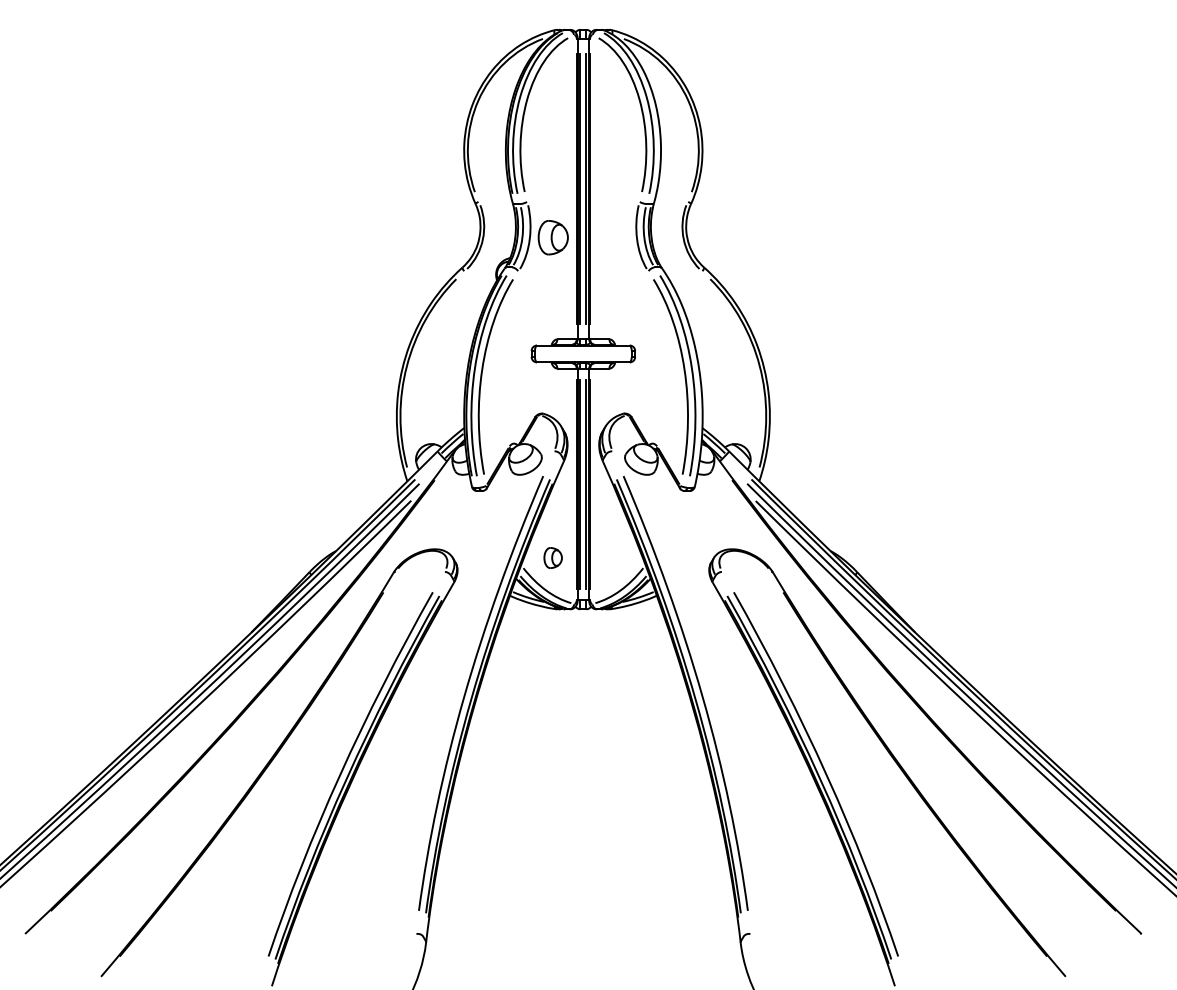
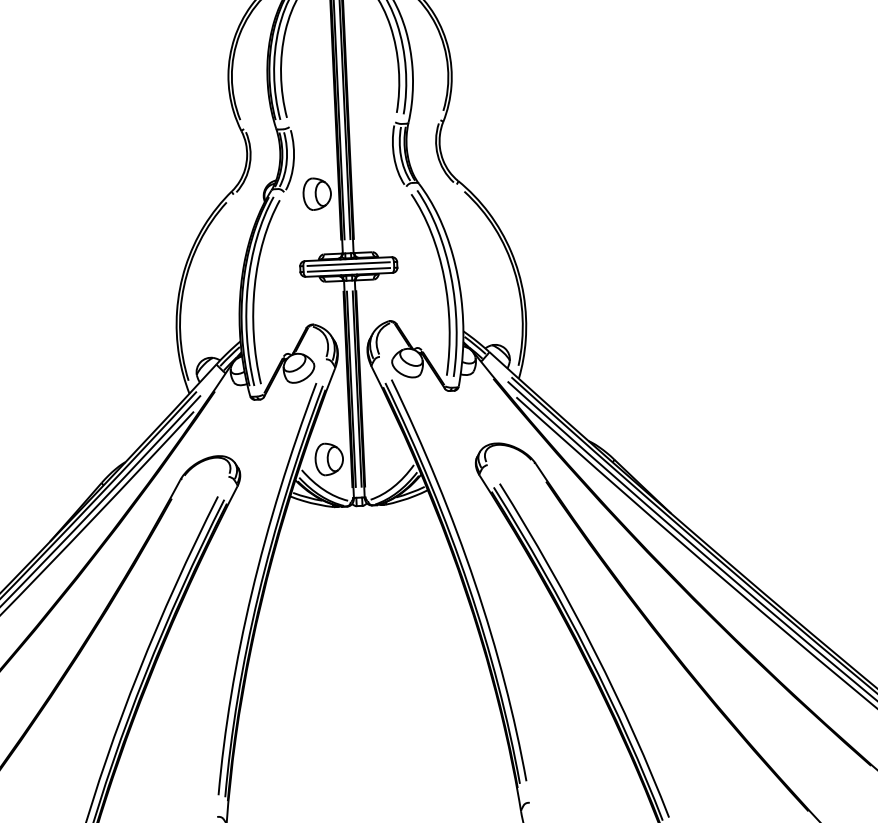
part: (552, 237) -> (316, 193), moved
line: (583, 350) -> (348, 263), added
line: (583, 357) -> (349, 270), added
part: (552, 557) -> (328, 458), size x1.67

